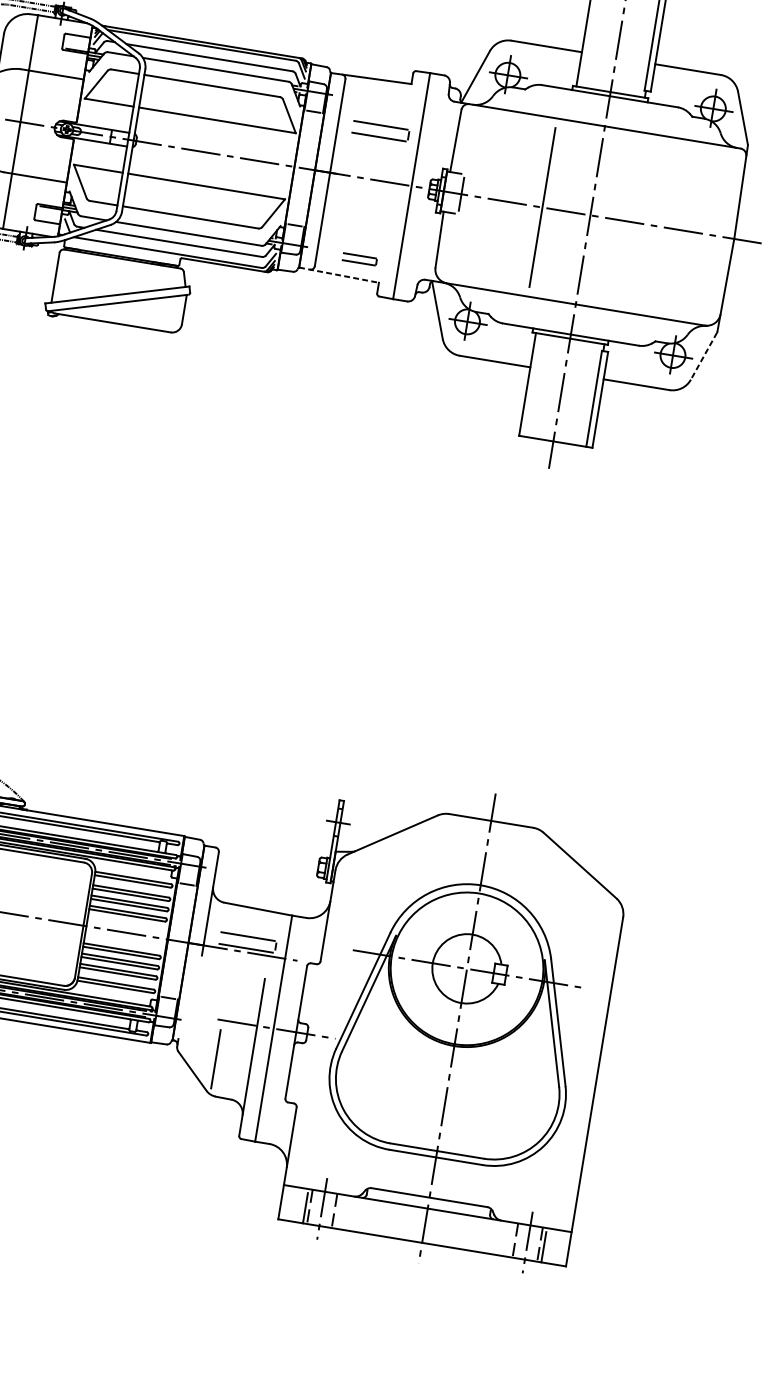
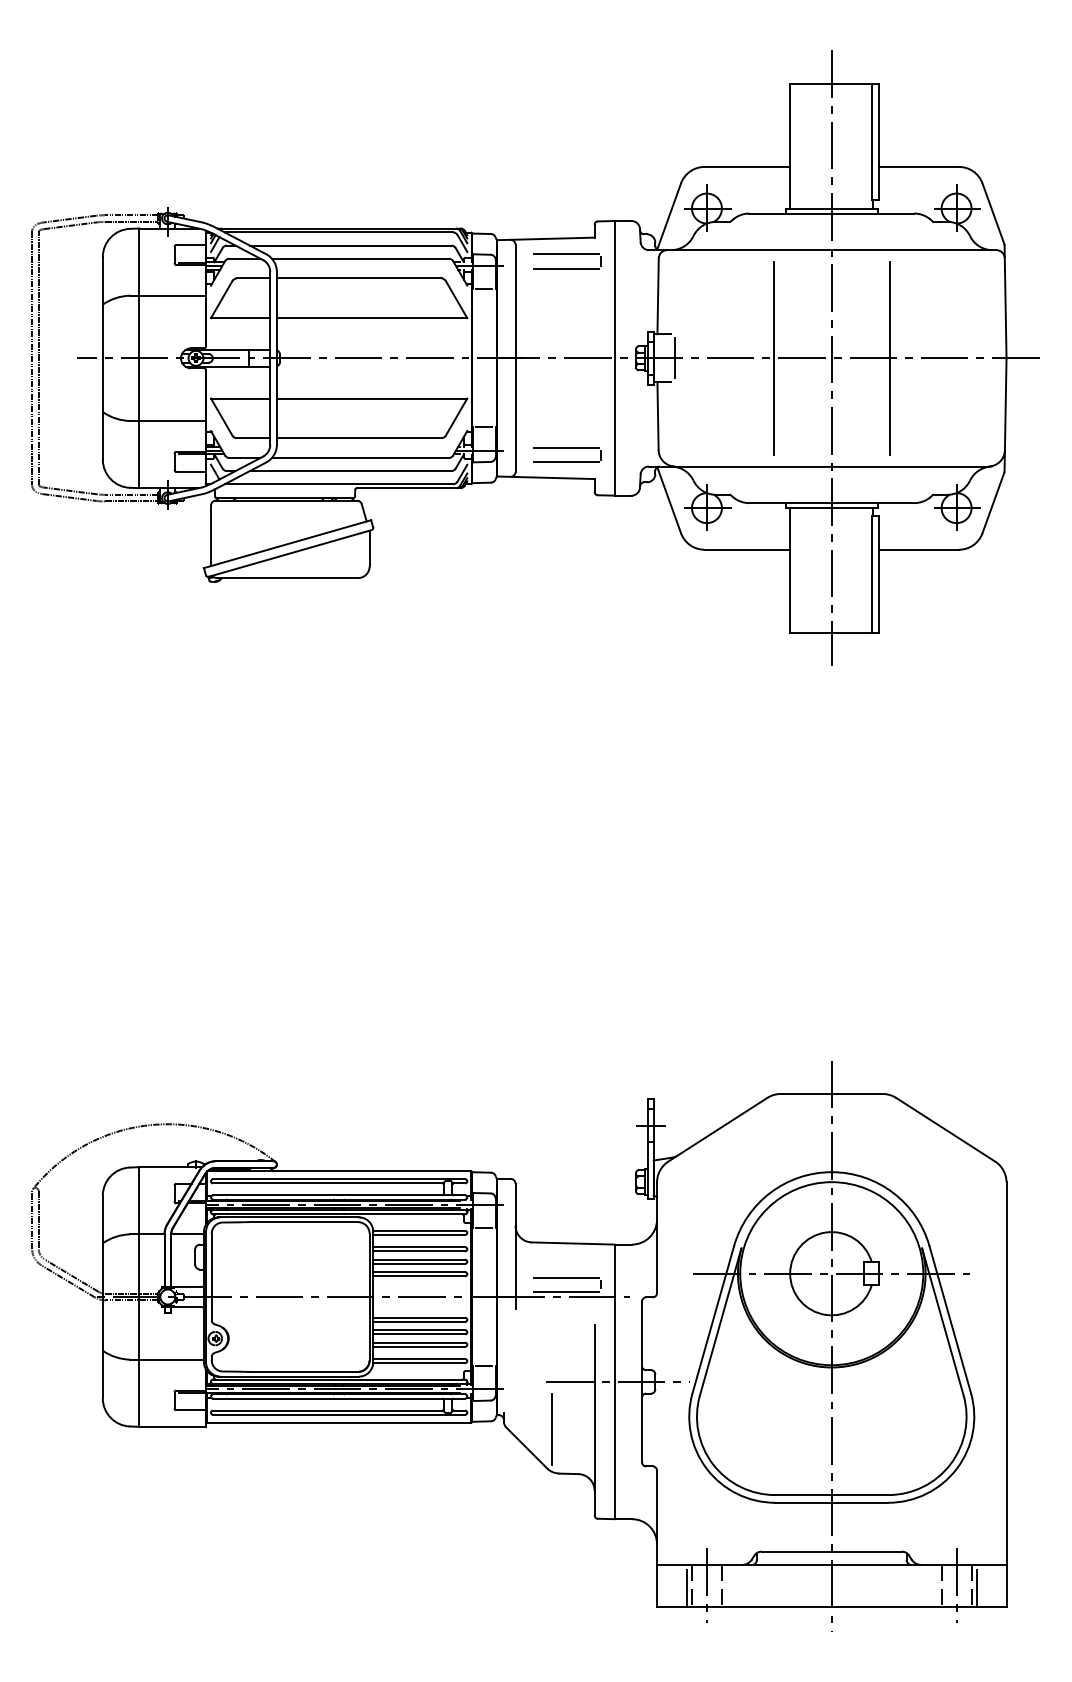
part: (381, 125) -> (567, 254), moved
line: (638, 222) -> (890, 357), added
part: (359, 258) -> (567, 454), size x1.67
line: (338, 274) -> (545, 477), dashed -> solid
line: (703, 356) -> (993, 503), dashed -> solid

